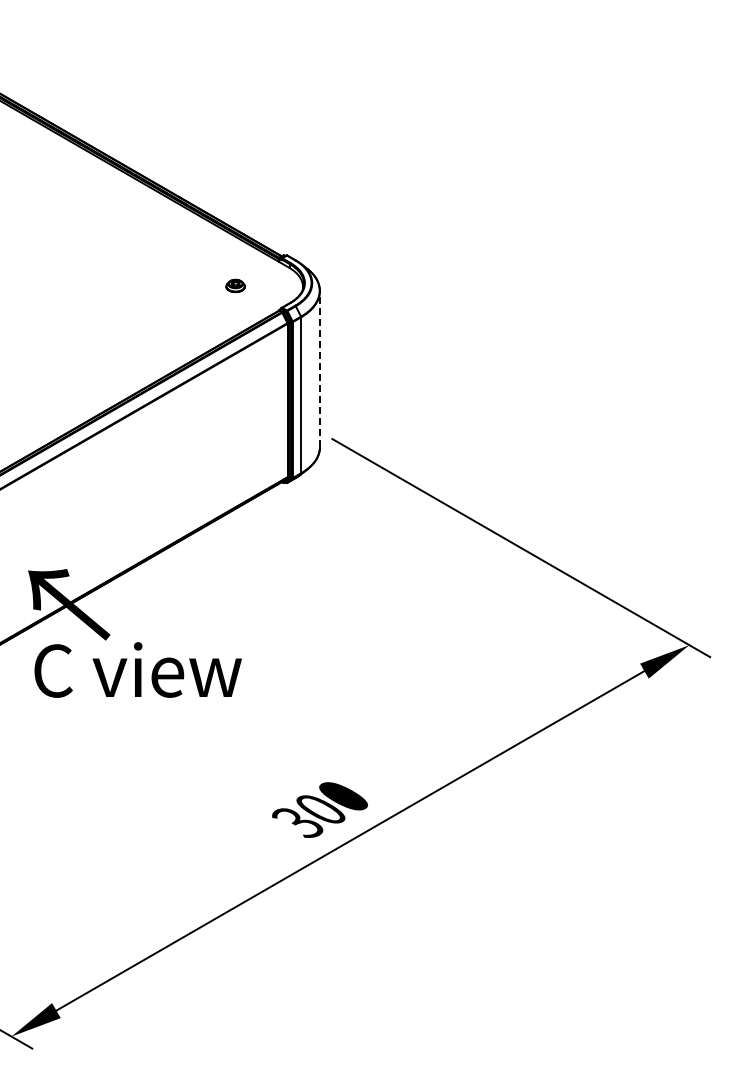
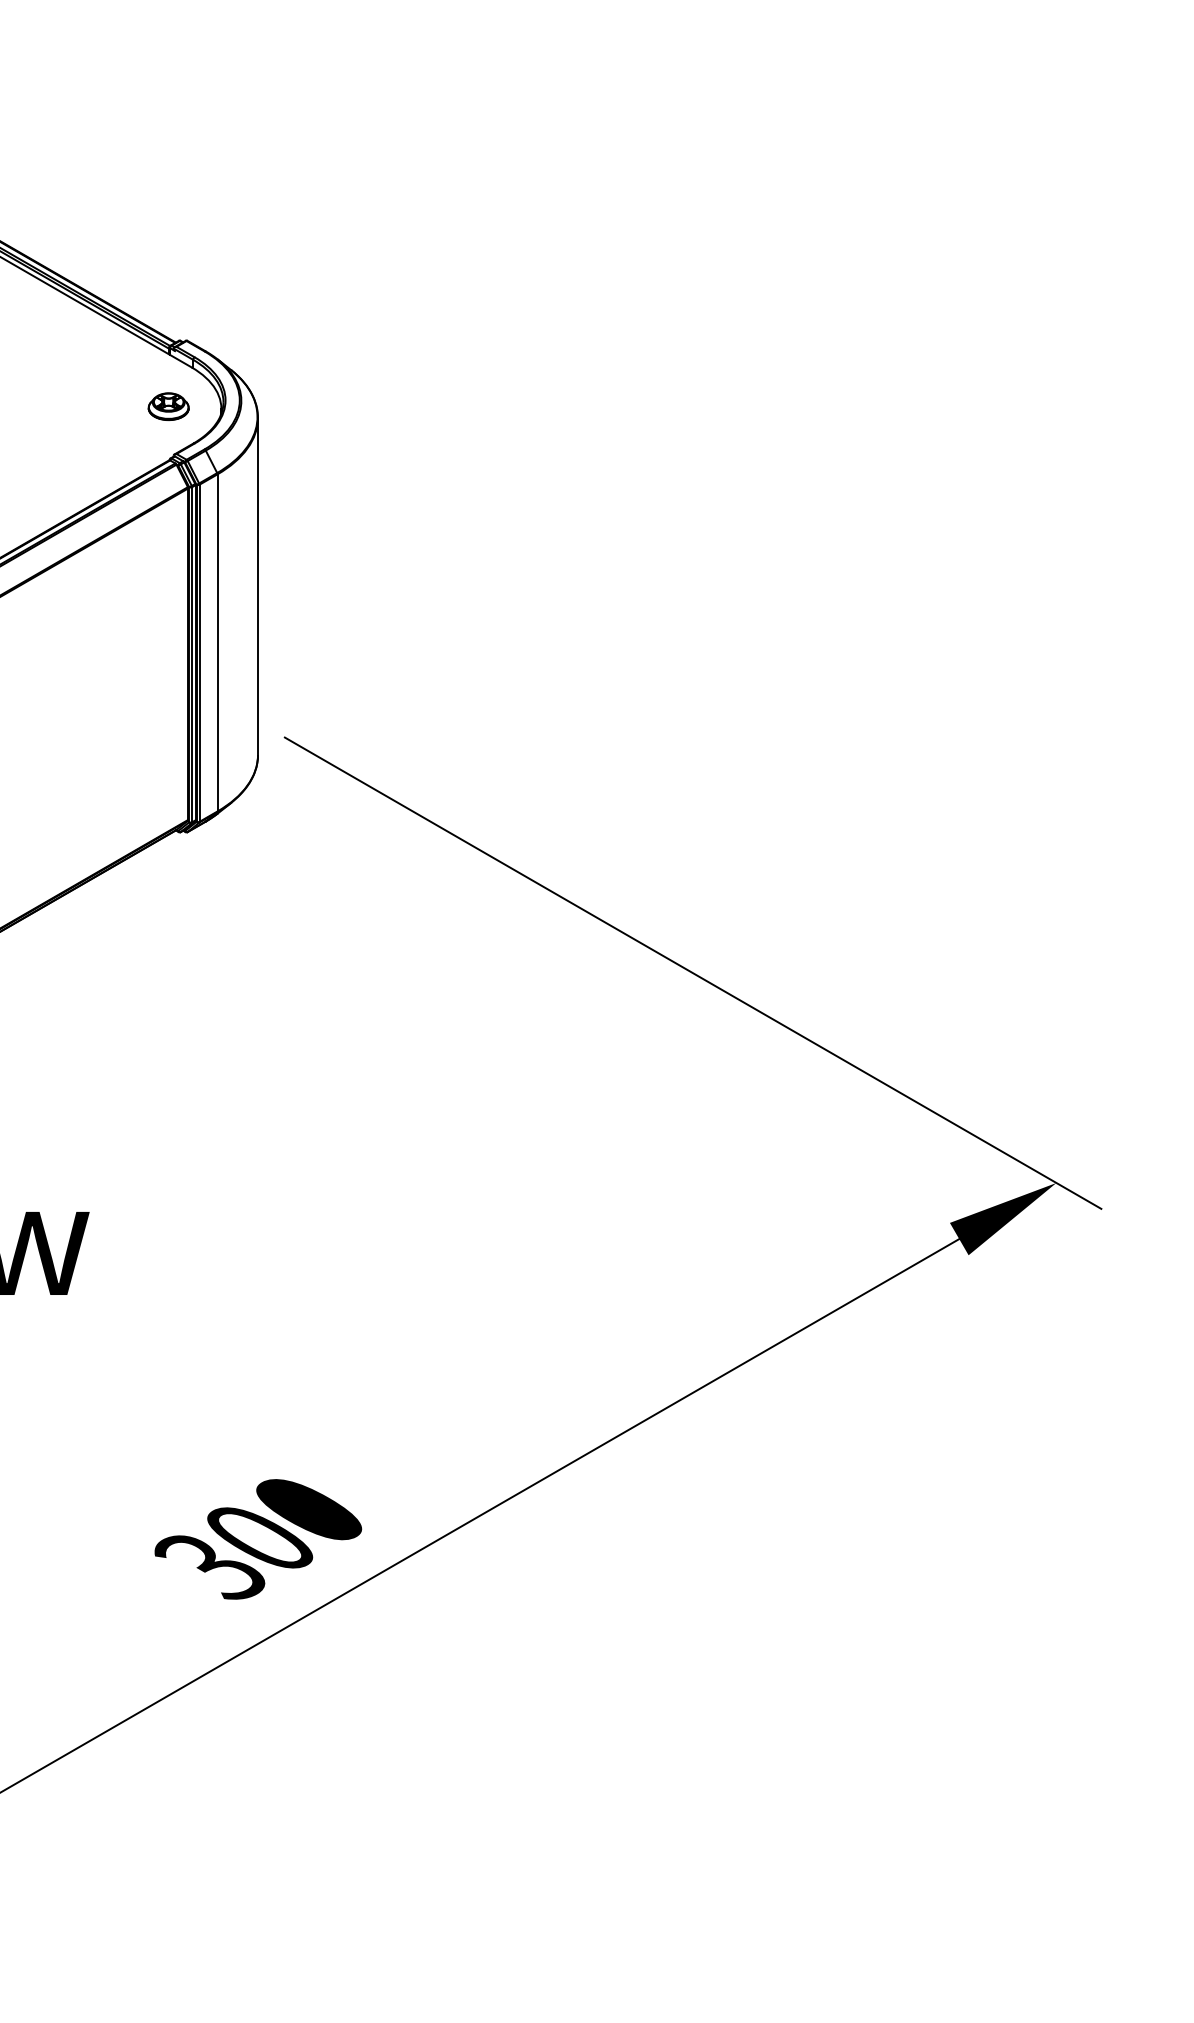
part: (235, 285) -> (168, 405), moved
line: (319, 369) -> (257, 587), dashed -> solid

